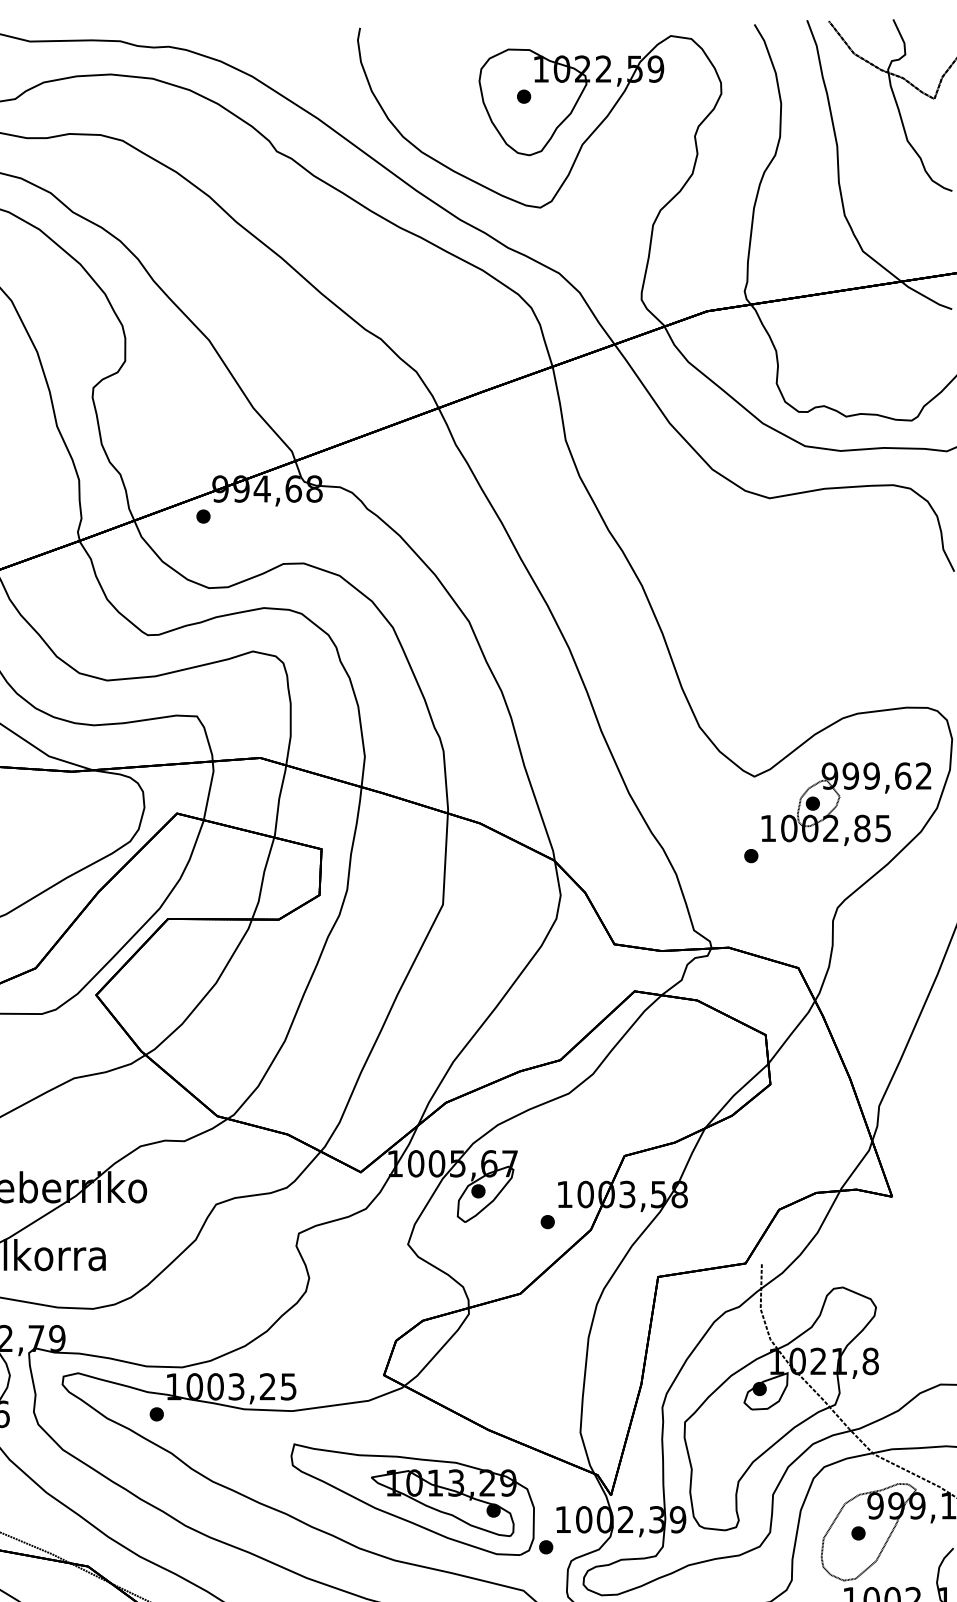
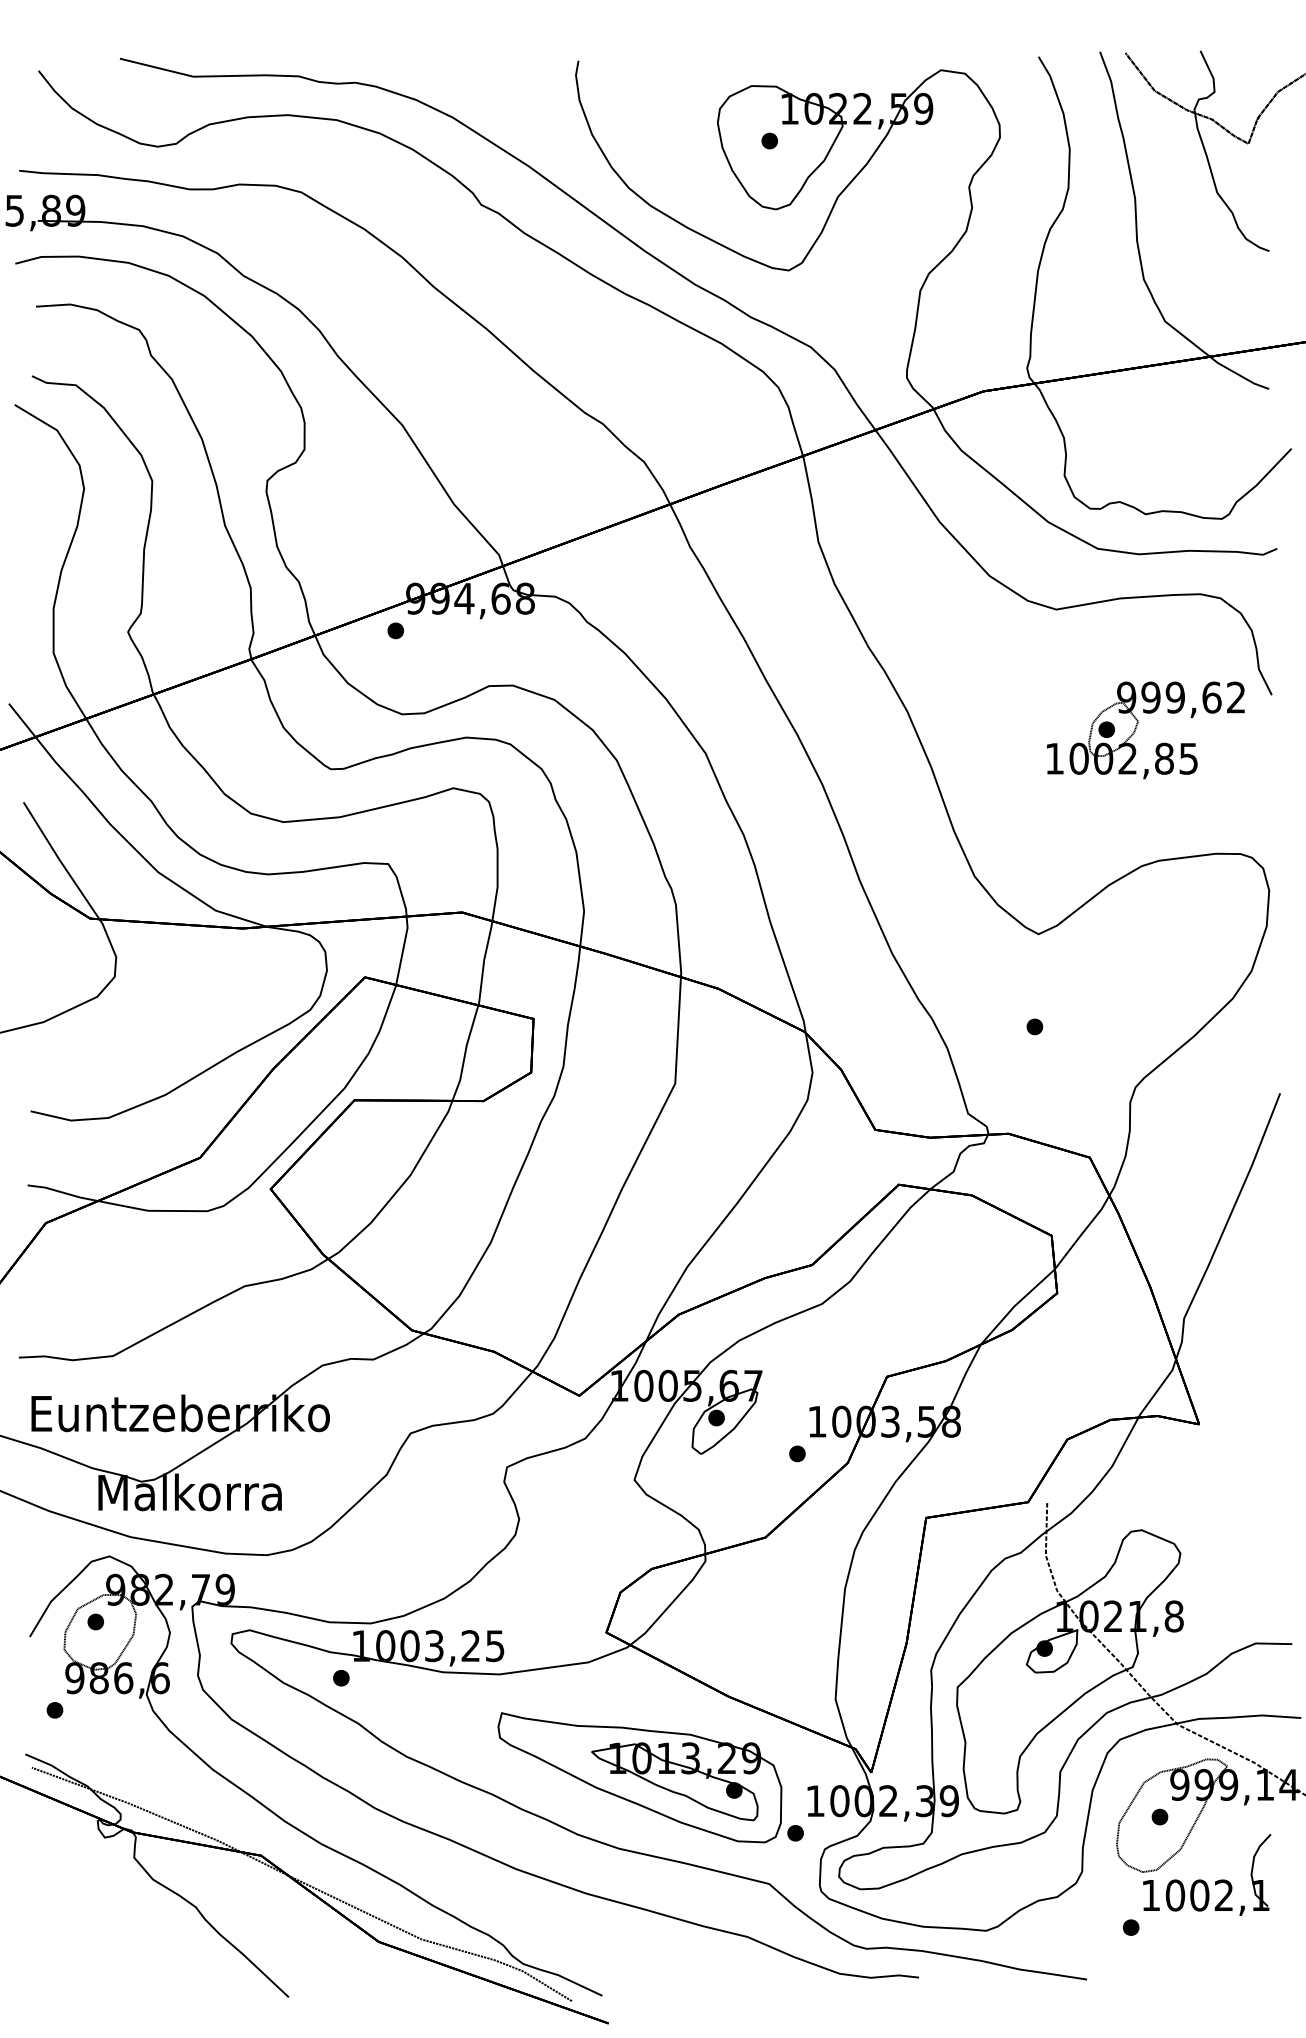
part: (839, 800) -> (1137, 726), moved

